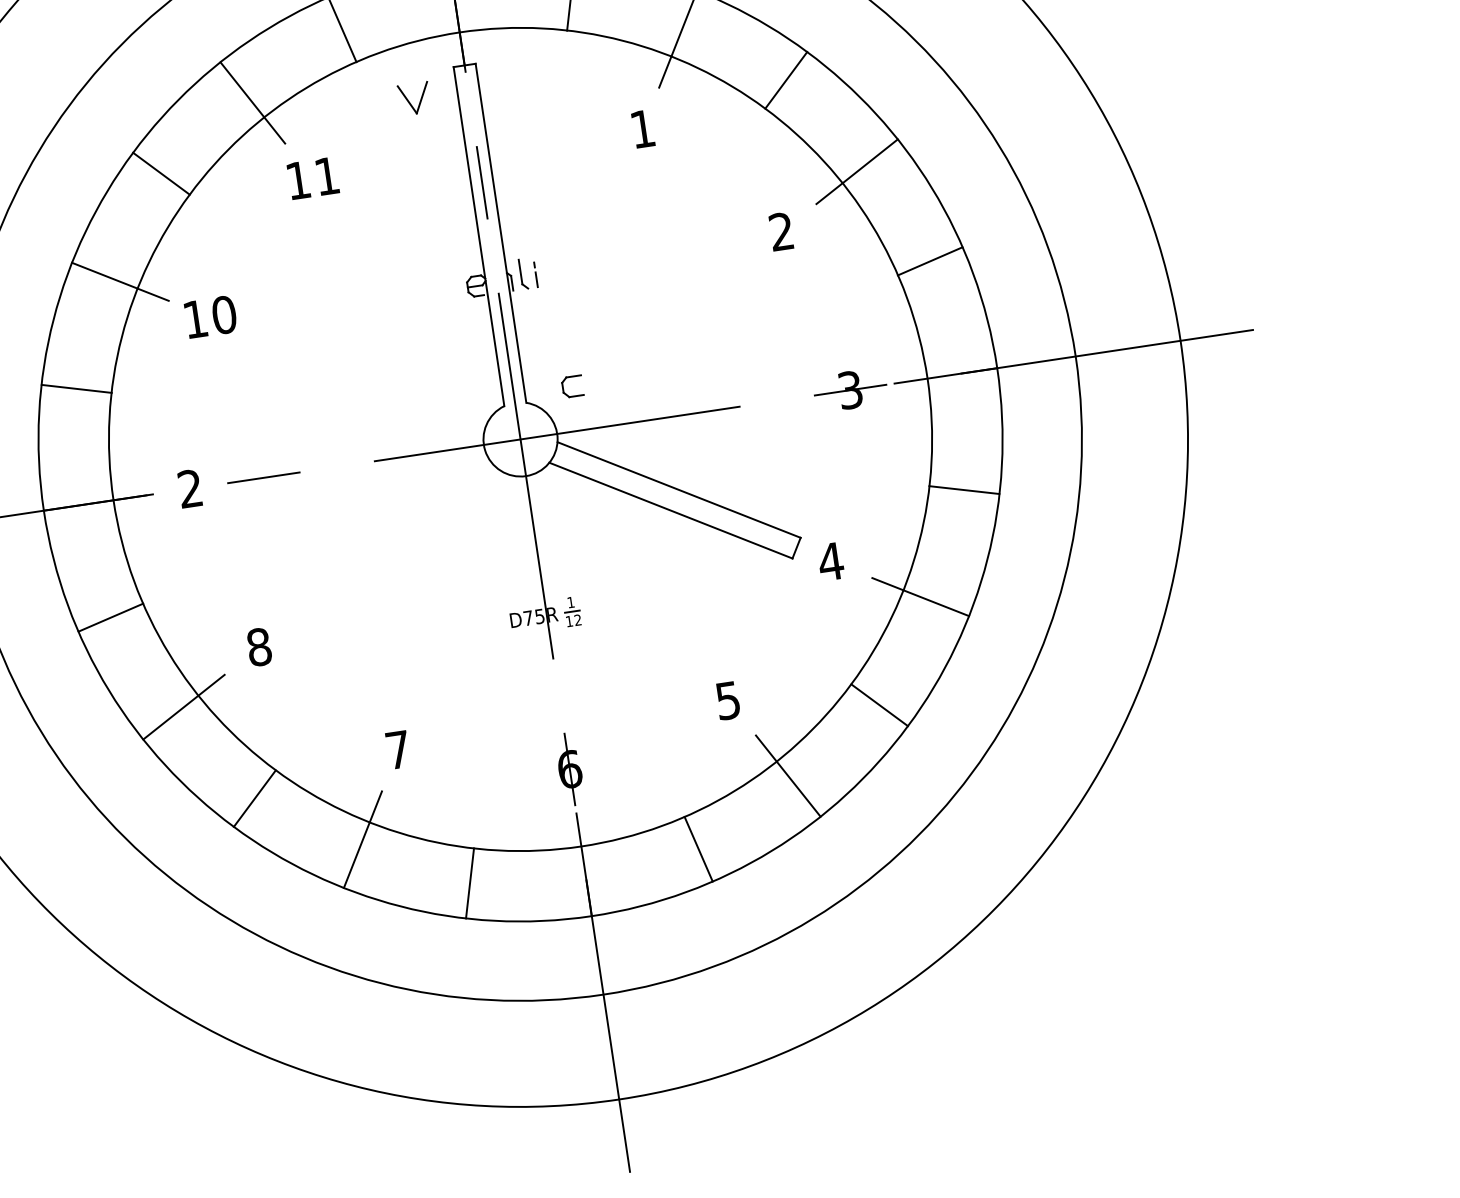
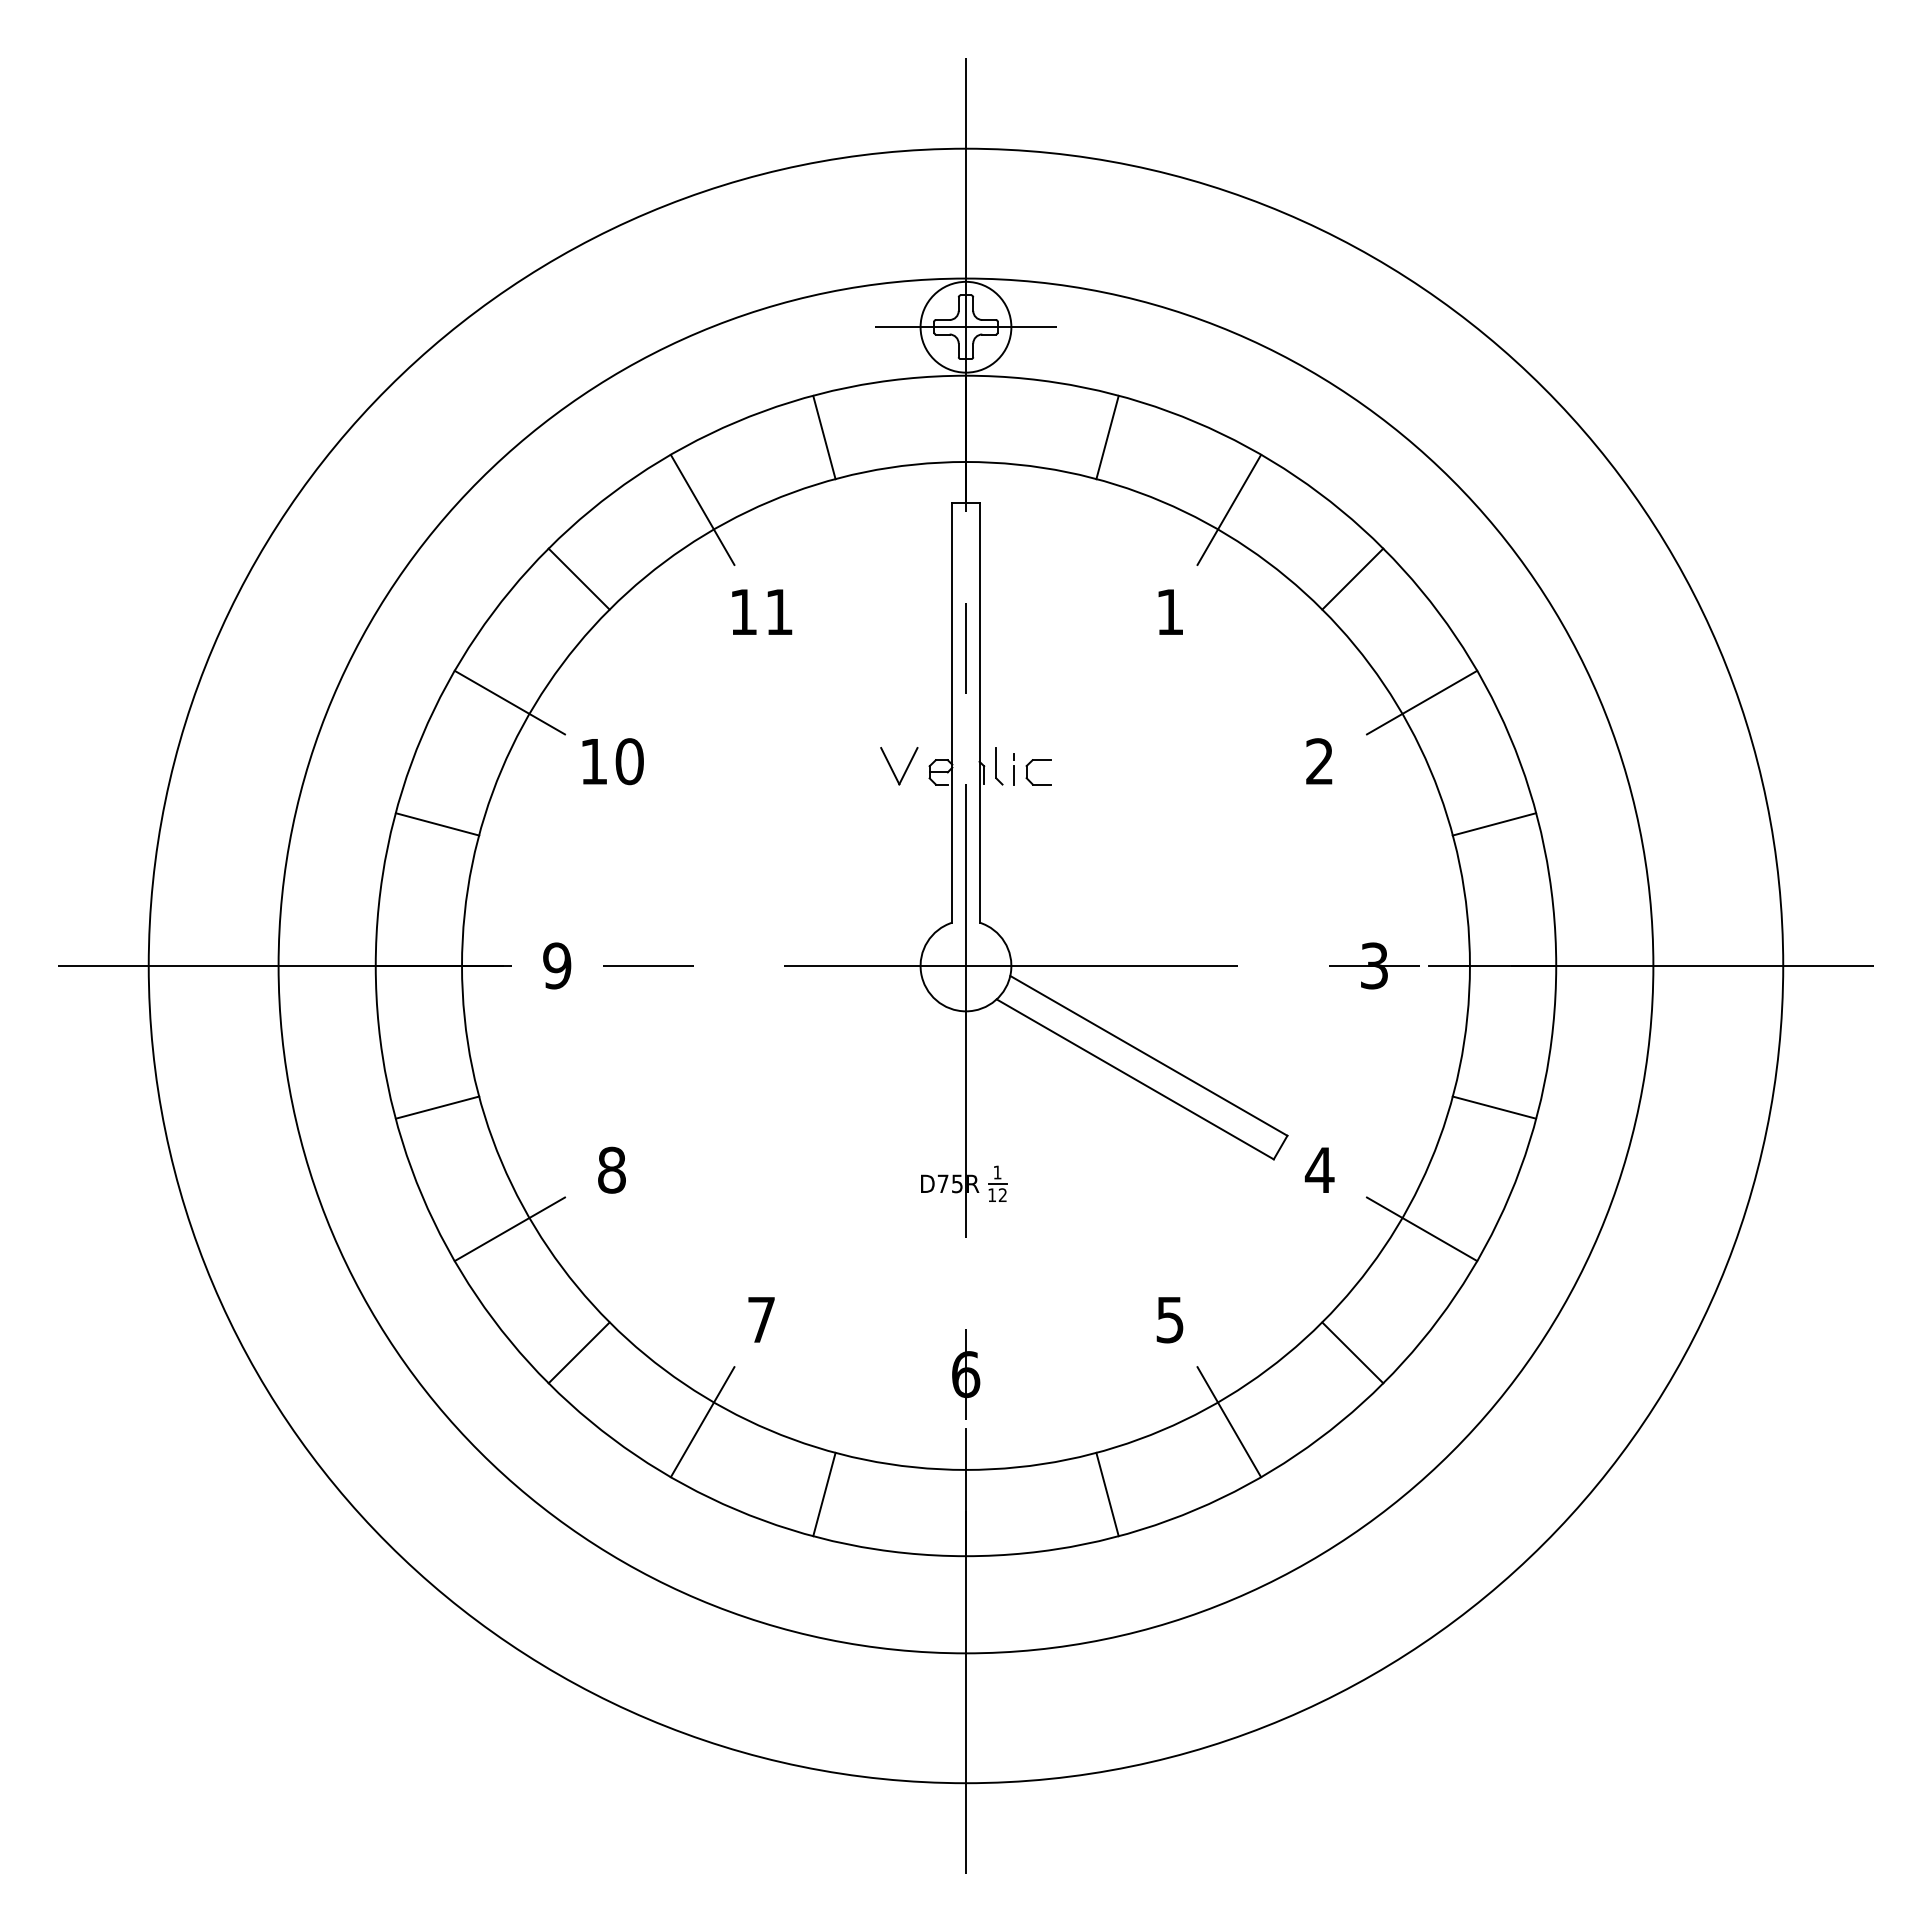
part: (419, 100) -> (905, 769), moved
part: (563, 388) -> (1027, 772), moved
text: (190, 488) -> (557, 965), 2 -> 9

